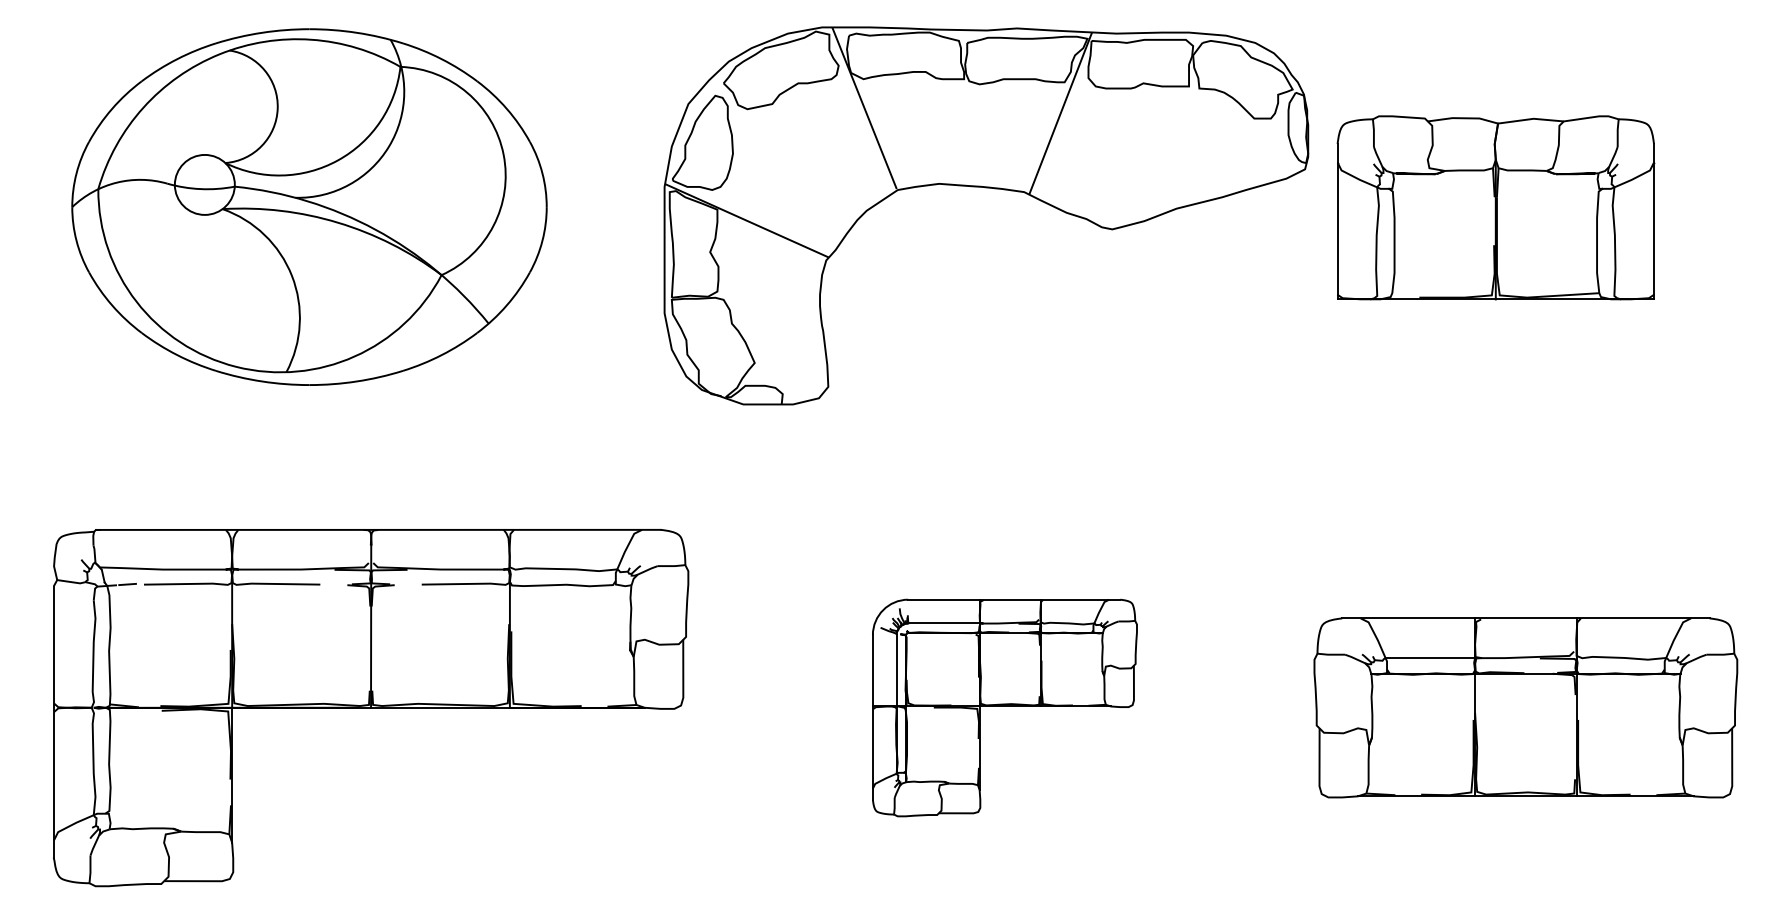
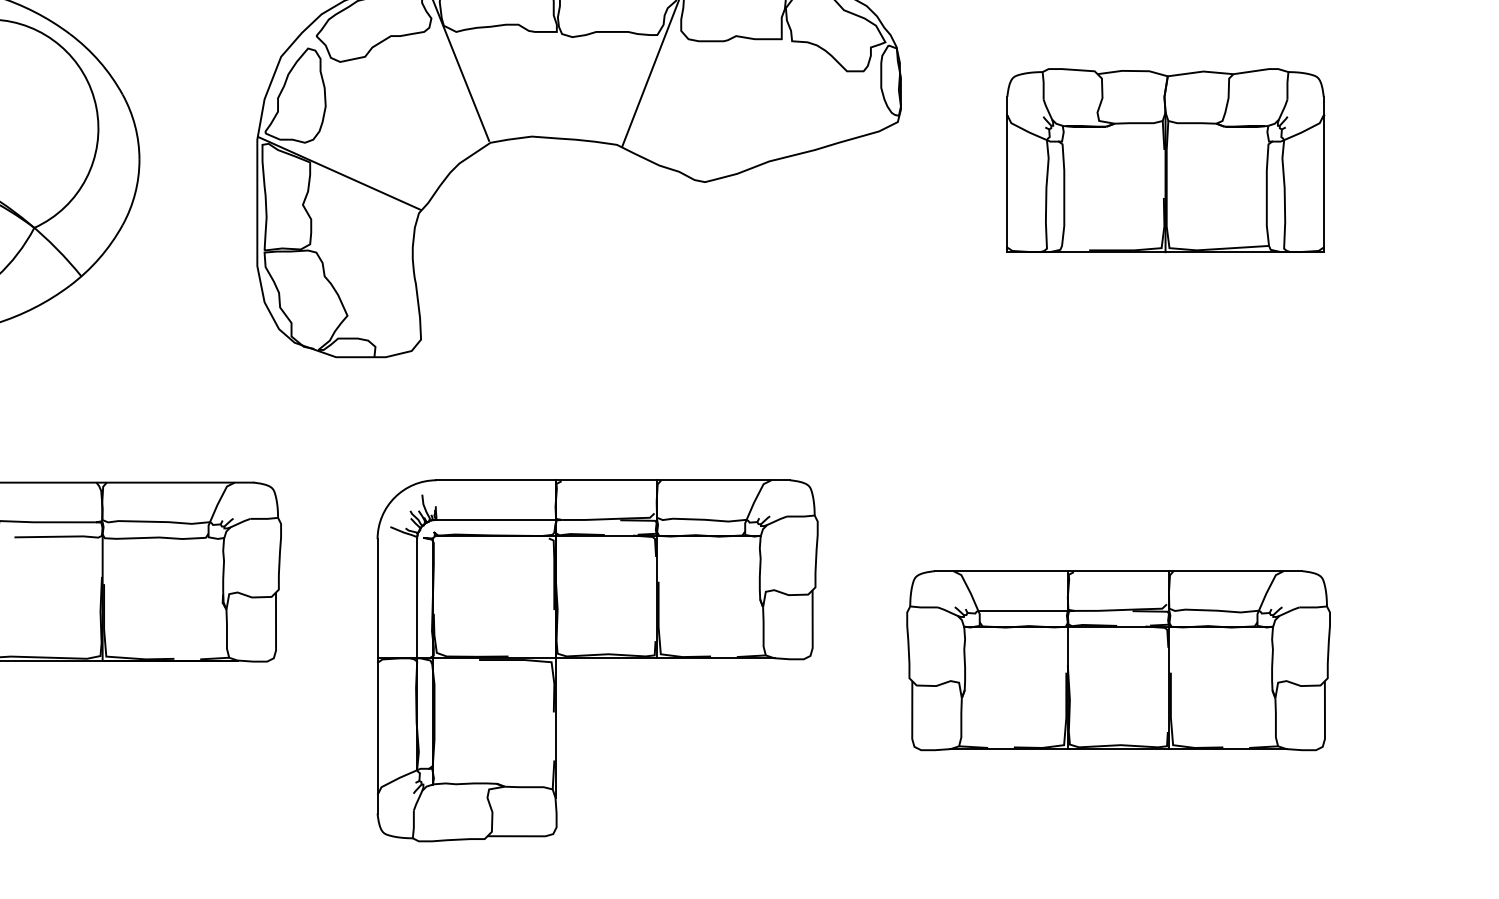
part: (1495, 207) -> (1165, 160), moved
part: (1004, 707) -> (597, 660), size x1.67

